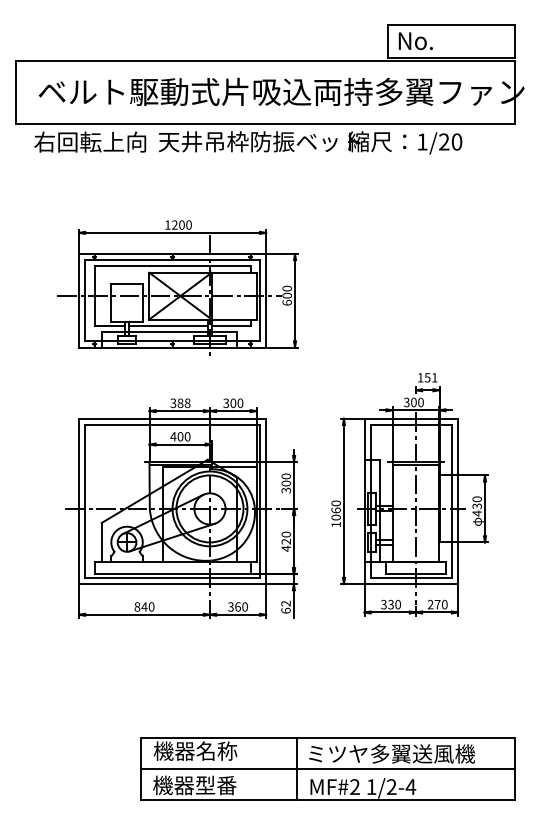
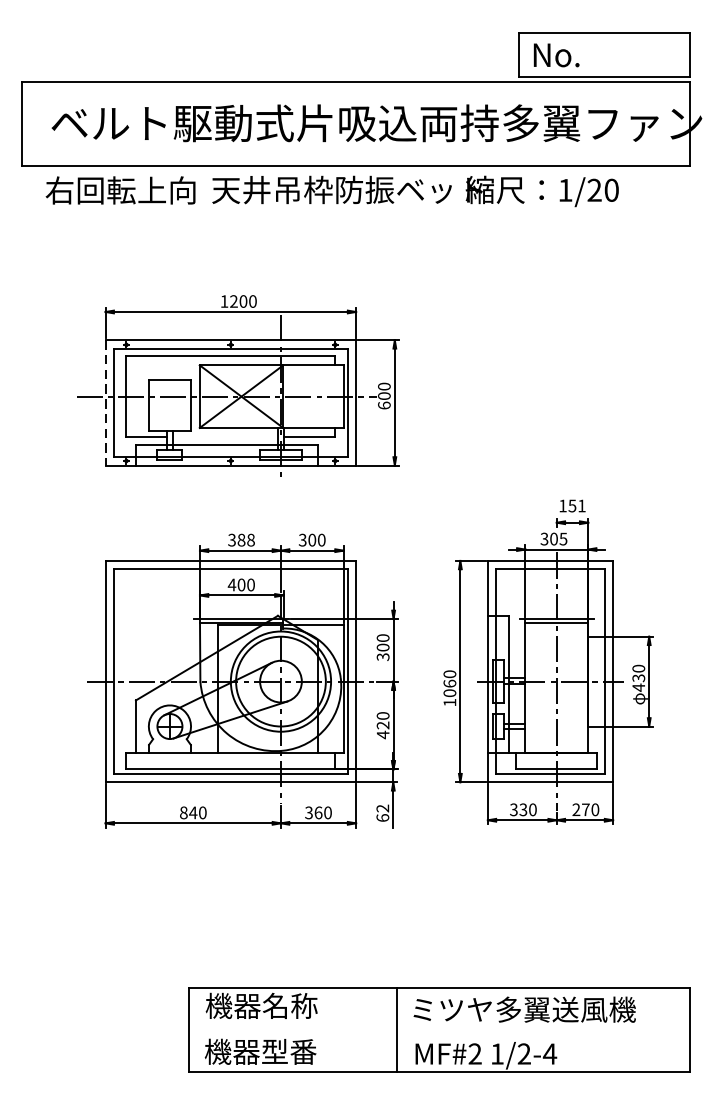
line: (79, 300) -> (106, 402), solid -> dashed
line: (168, 326) -> (225, 437), removed
text: (420, 402) -> (562, 539), 300 -> 305
line: (328, 769) -> (439, 1030), removed

